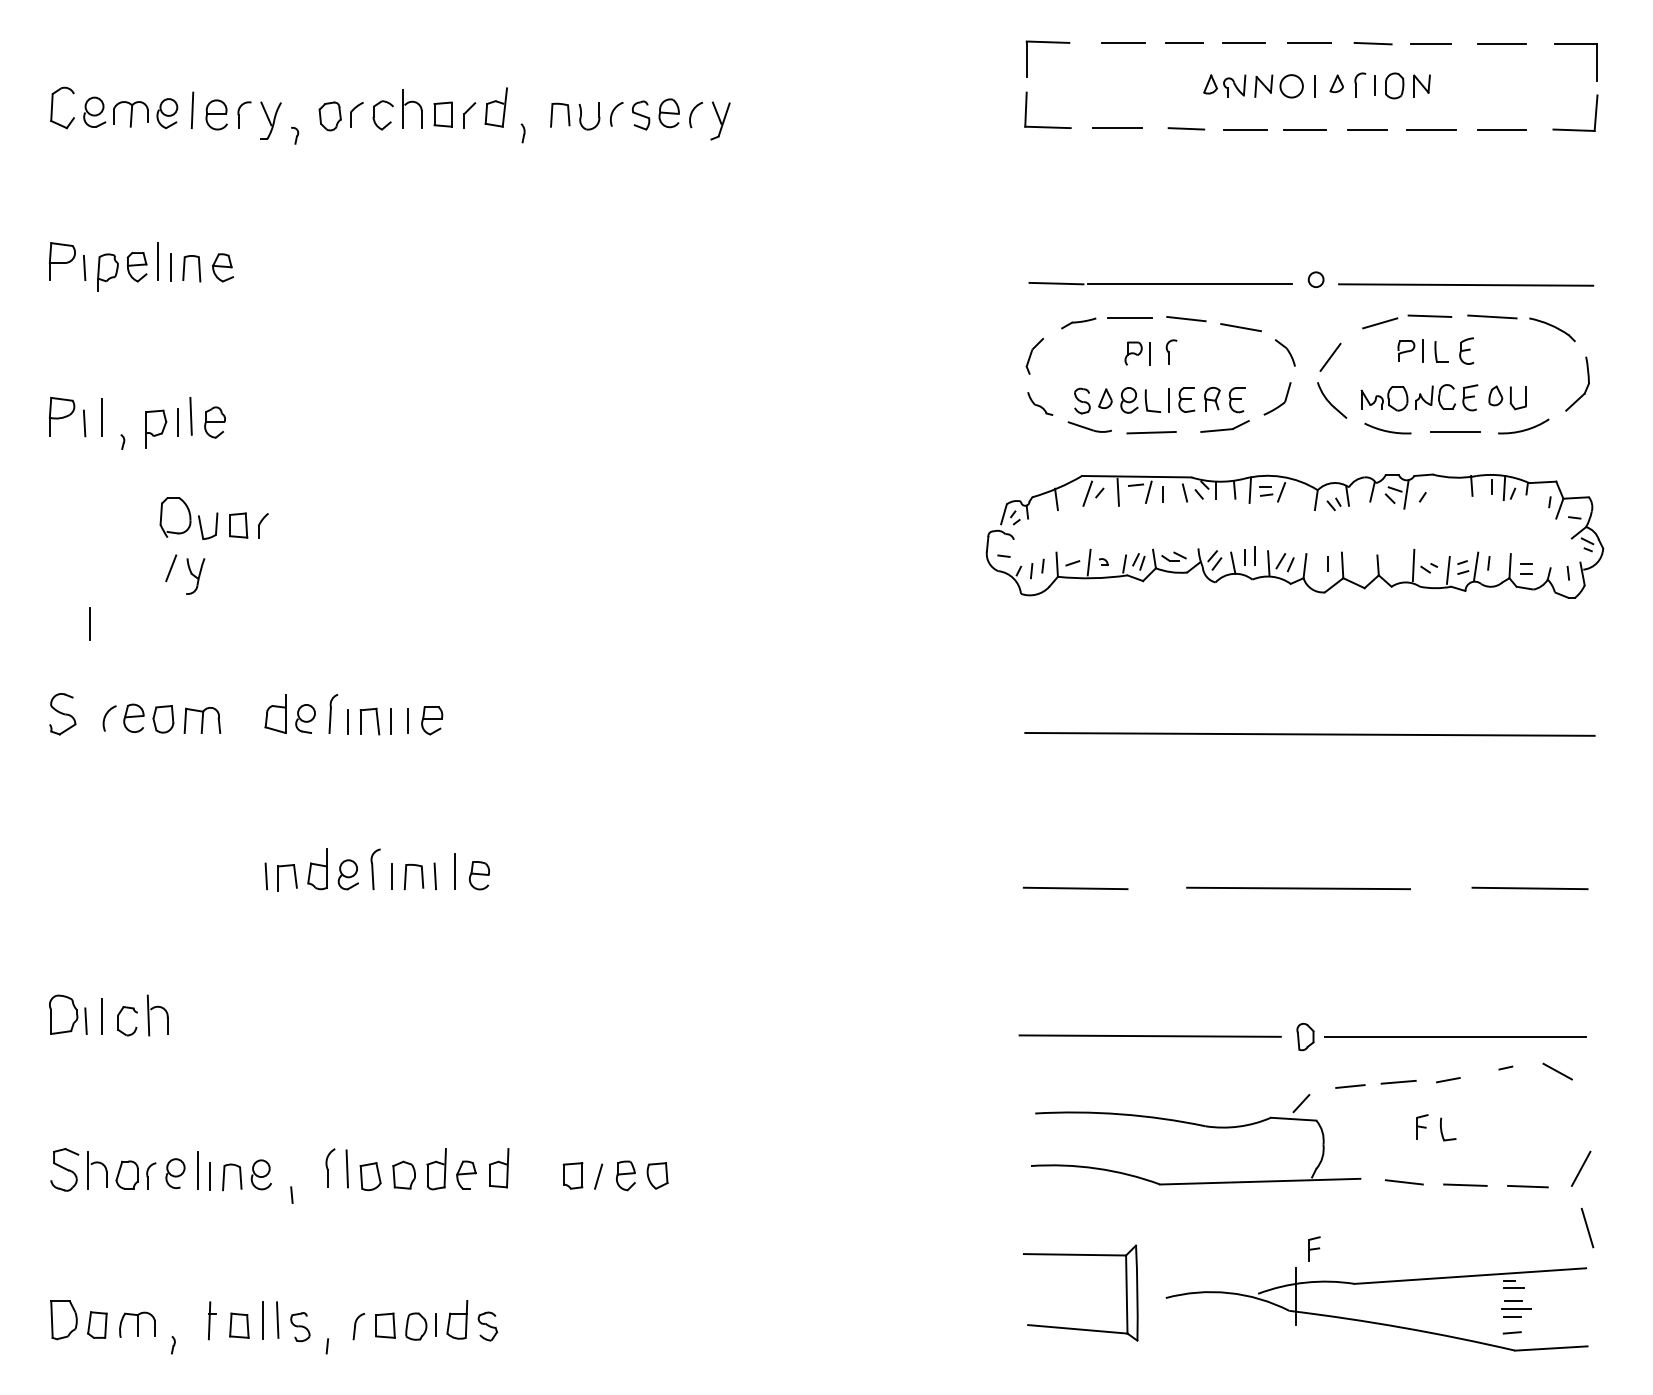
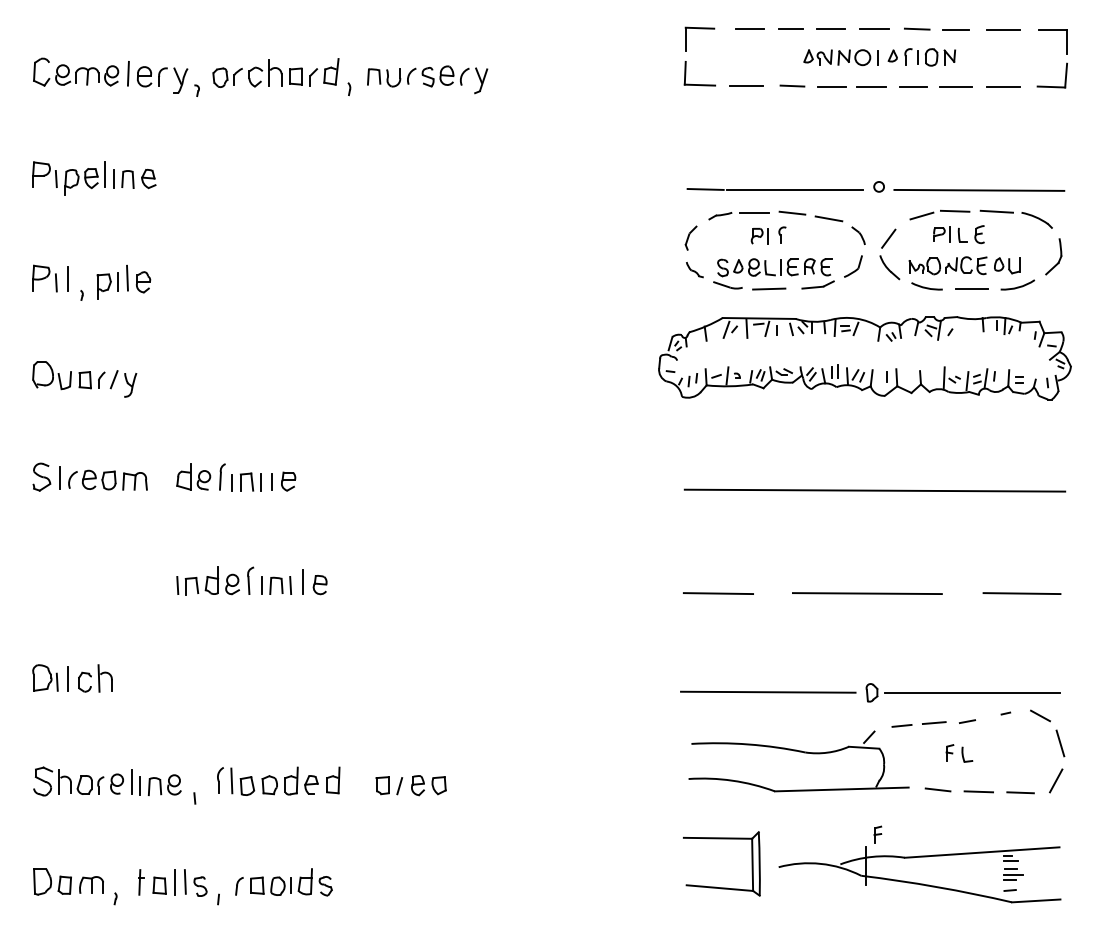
part: (213, 518) -> (68, 375), moved
line: (89, 623) -> (59, 477), moved
line: (1587, 1228) -> (1060, 743), moved

